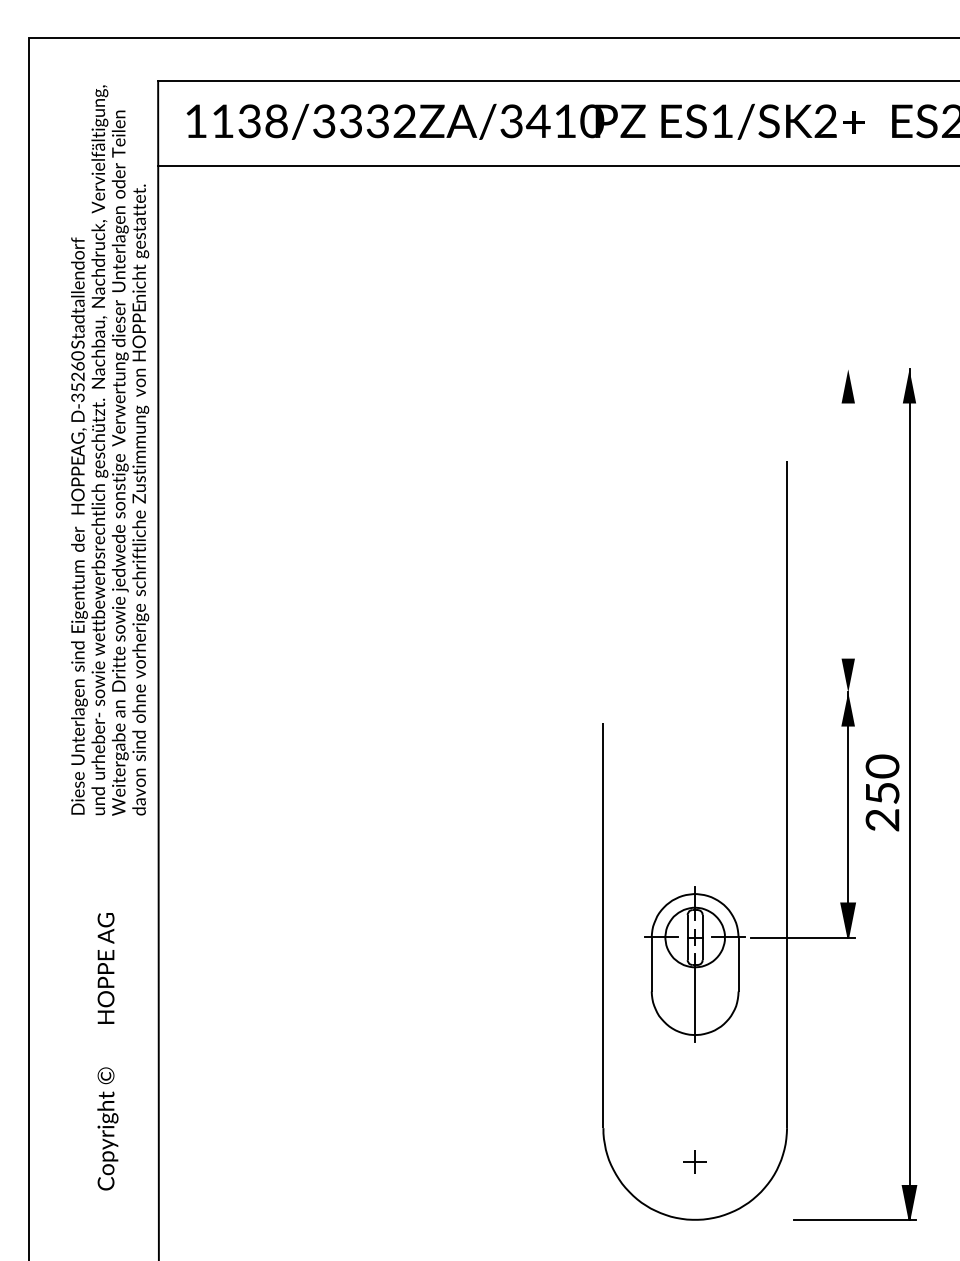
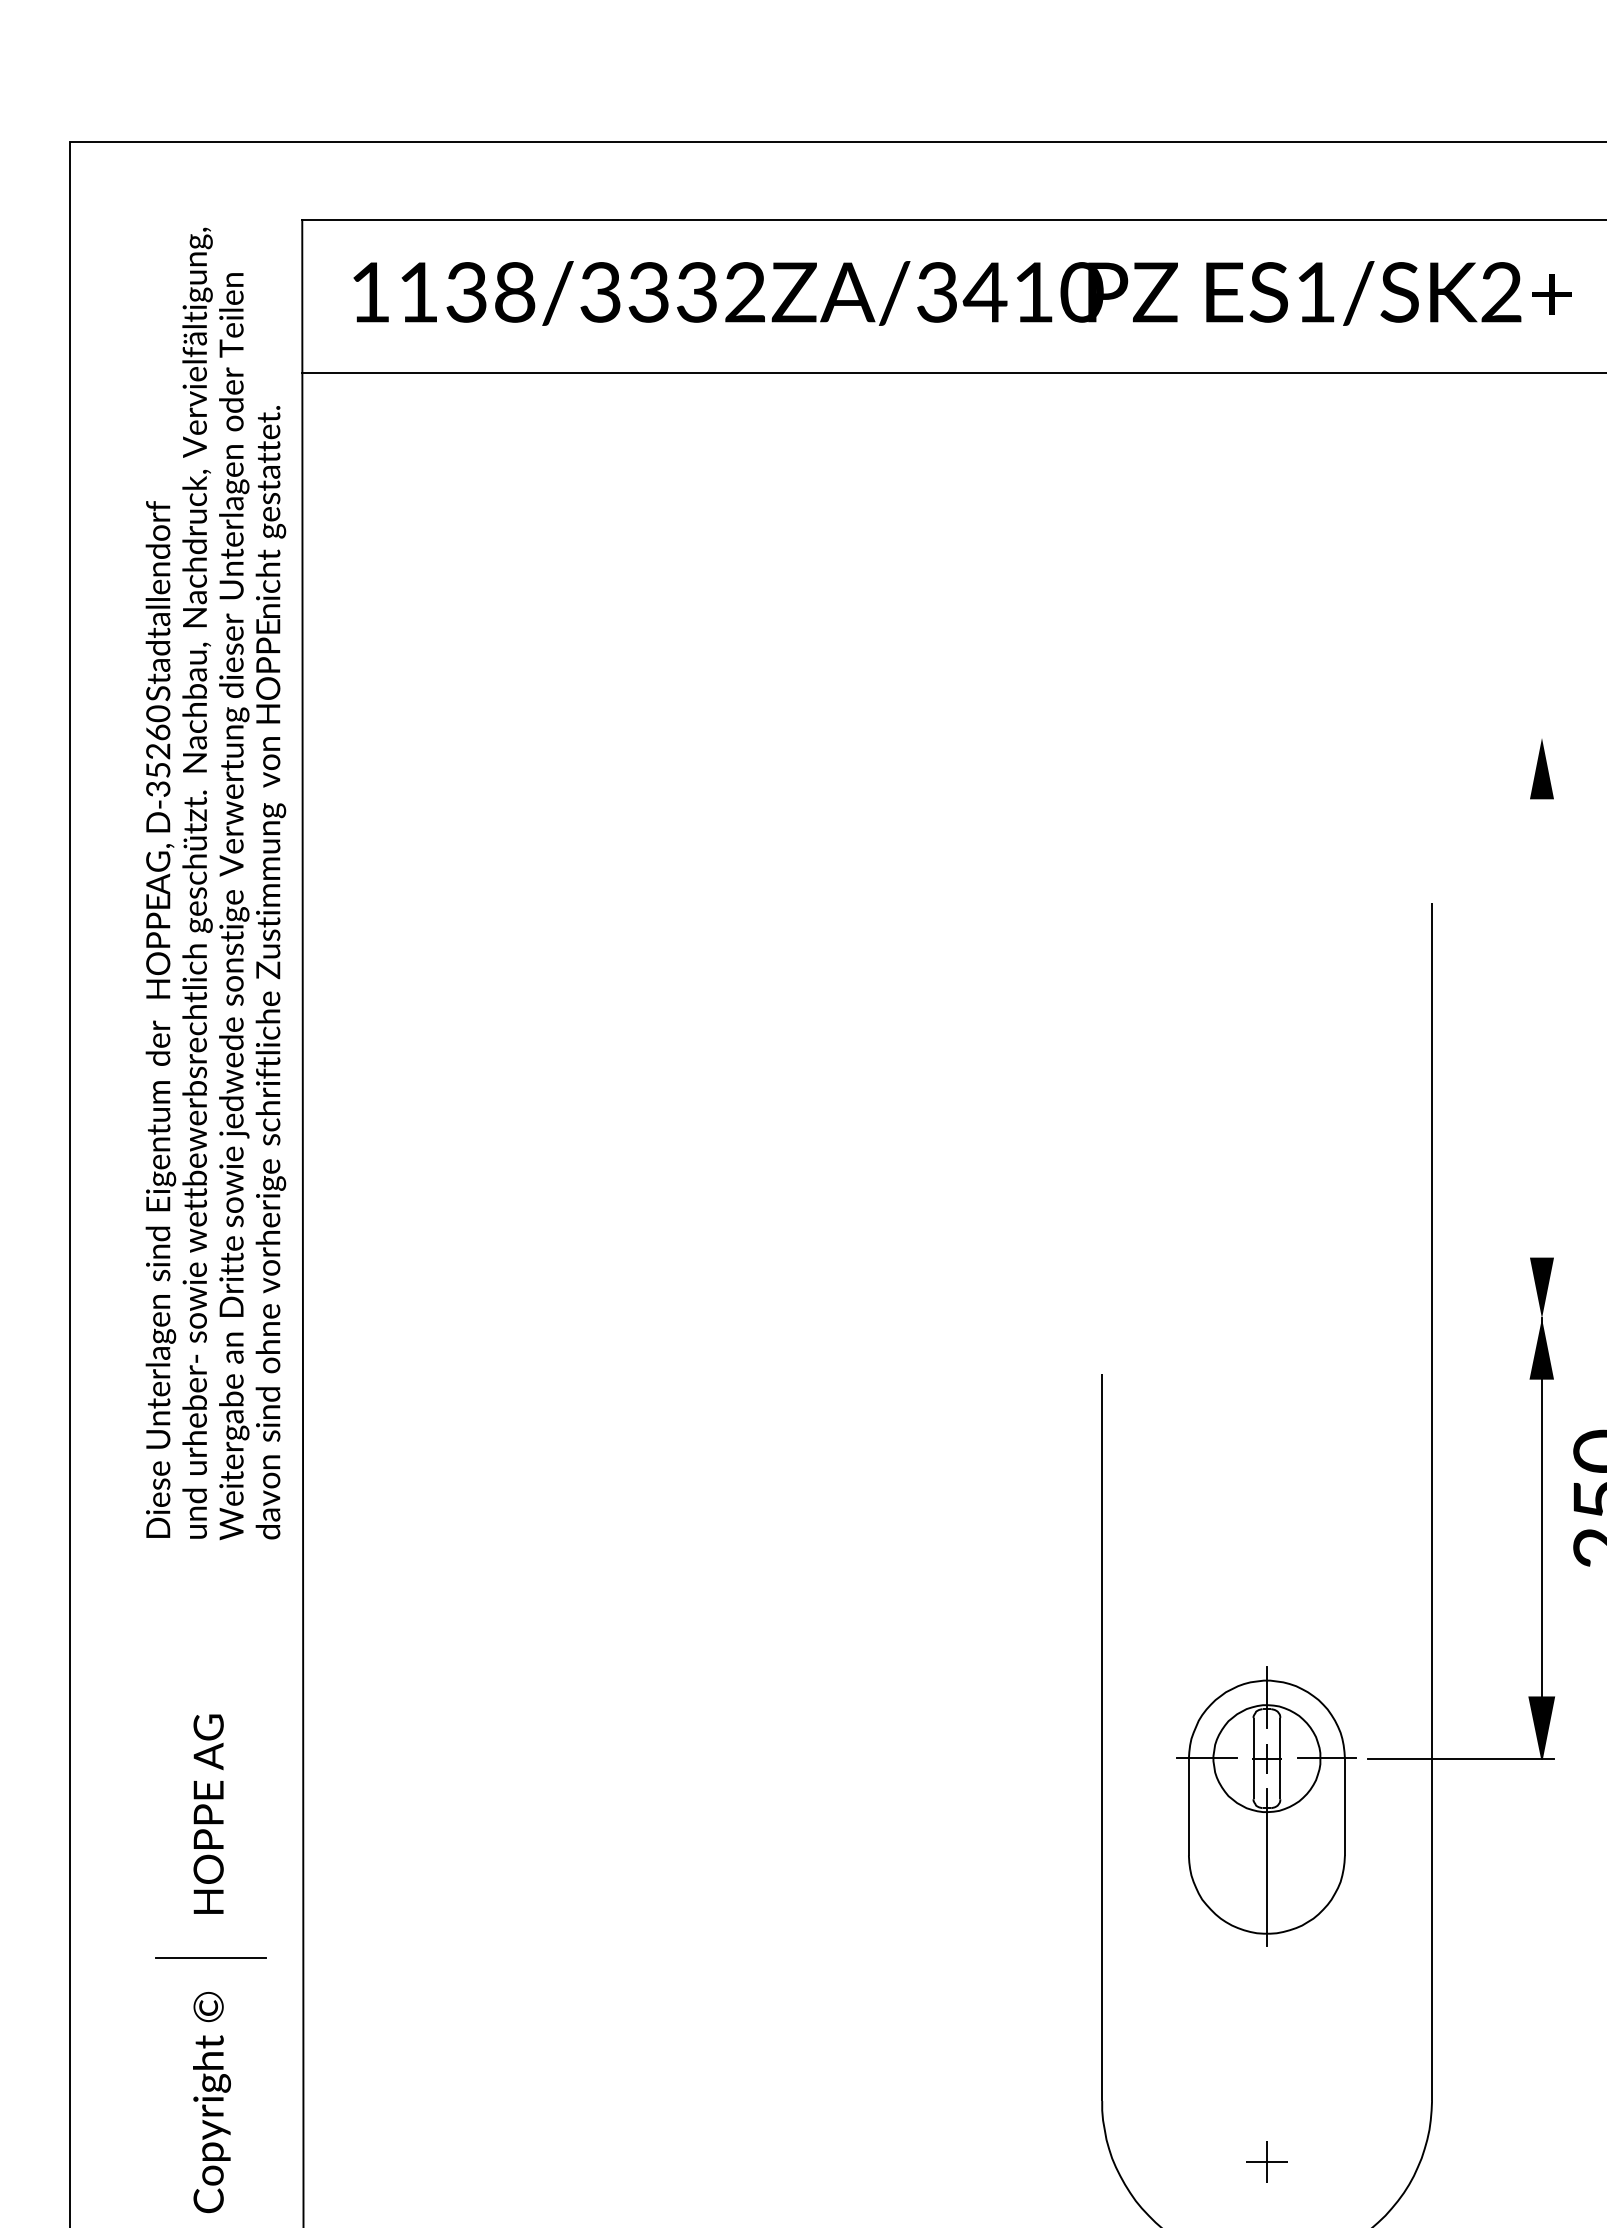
line: (106, 1048) -> (209, 1957), added

